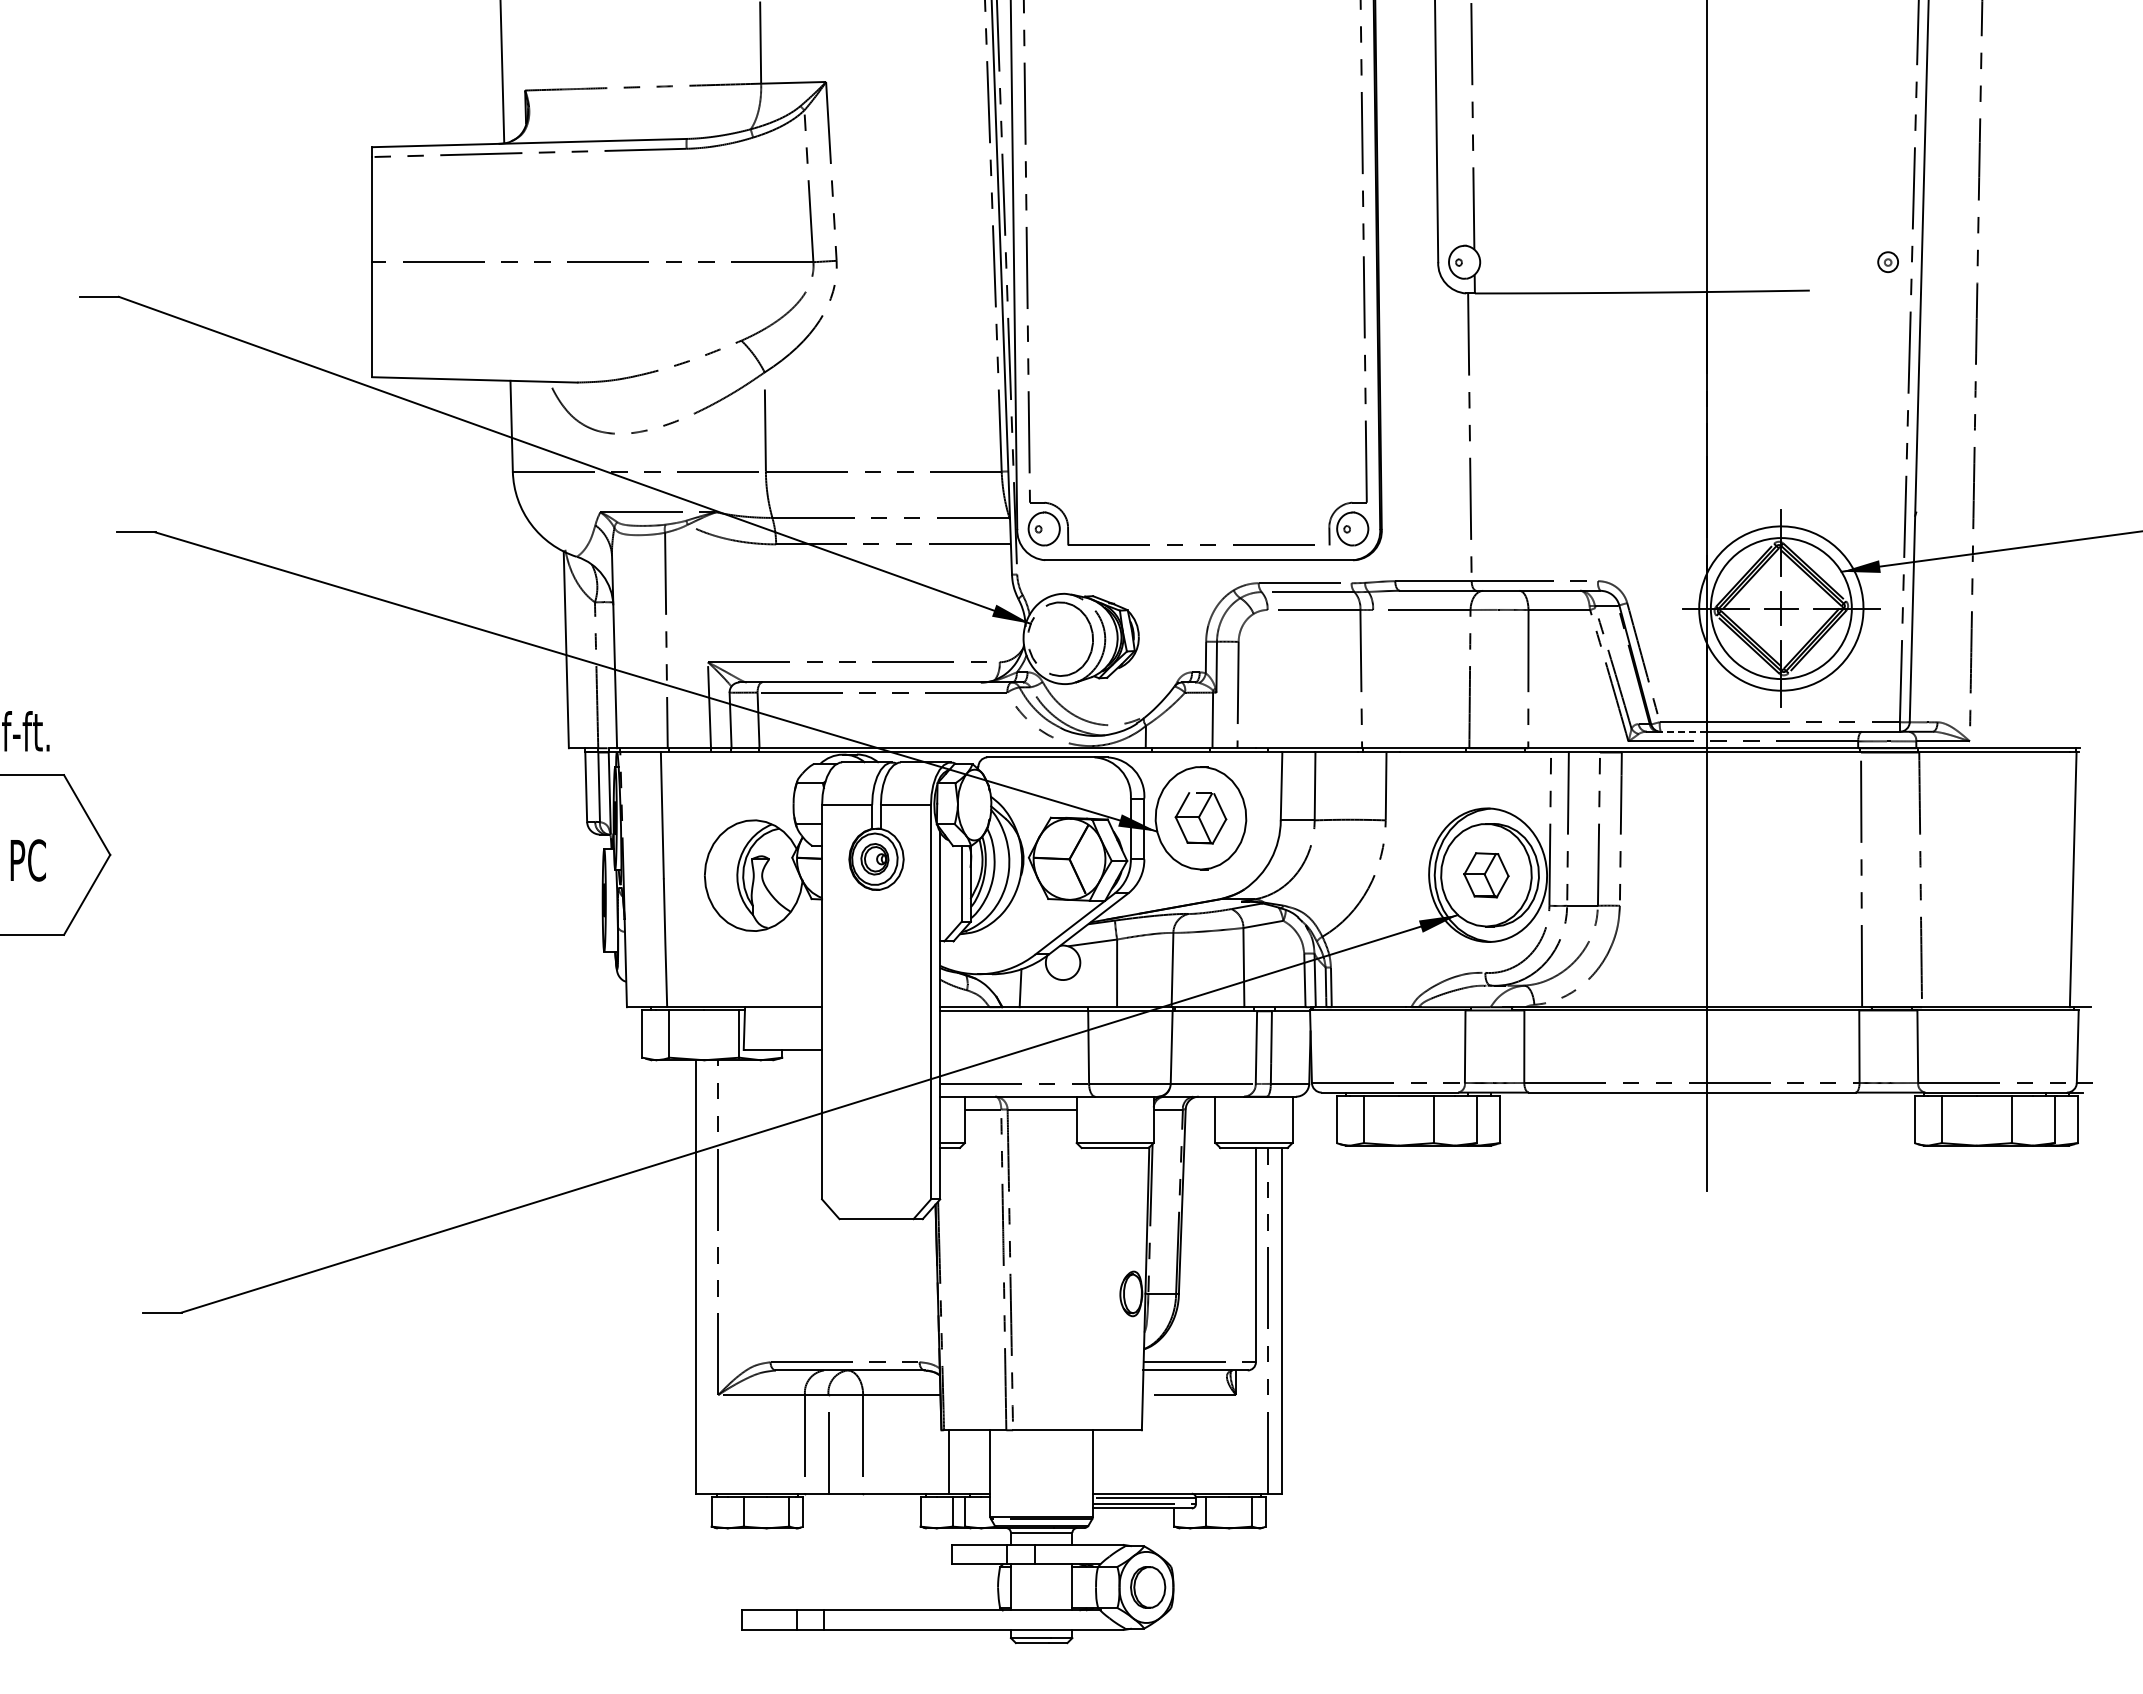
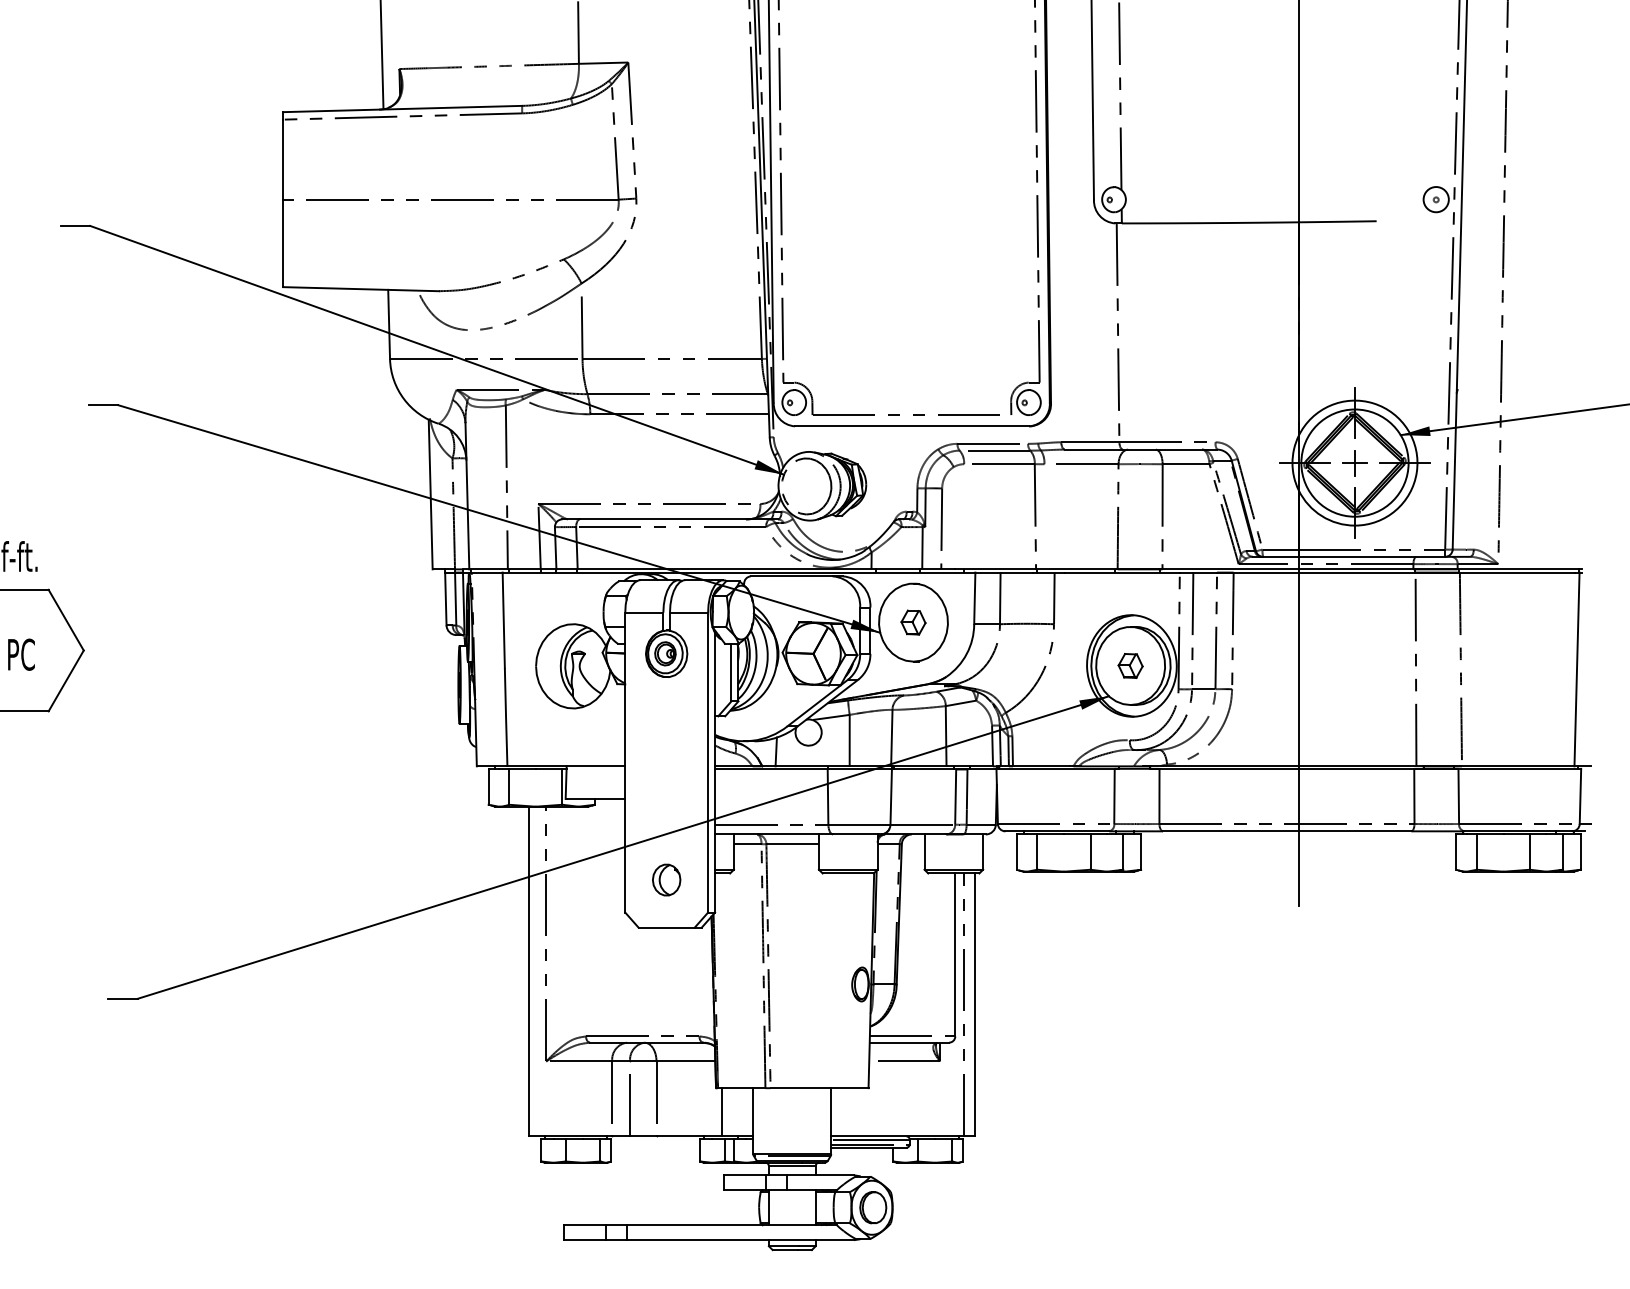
circle: (1887, 261) -> (1435, 199), size x1.67
line: (1683, 731) -> (1280, 556), dashed -> solid
part: (1200, 817) -> (913, 622), size x0.62
part: (1486, 874) -> (1130, 665), size x0.71
part: (876, 1156) -> (666, 879), added

